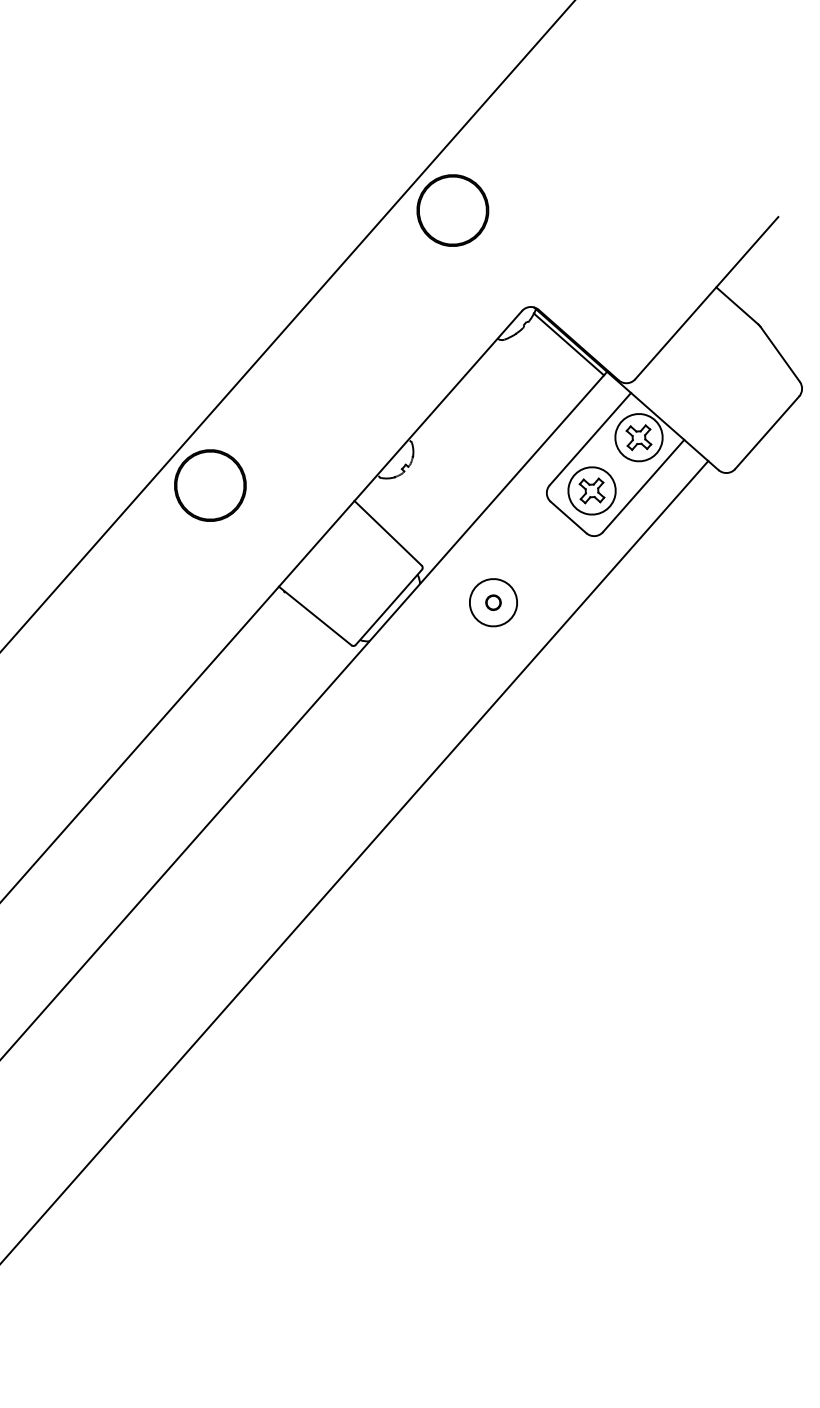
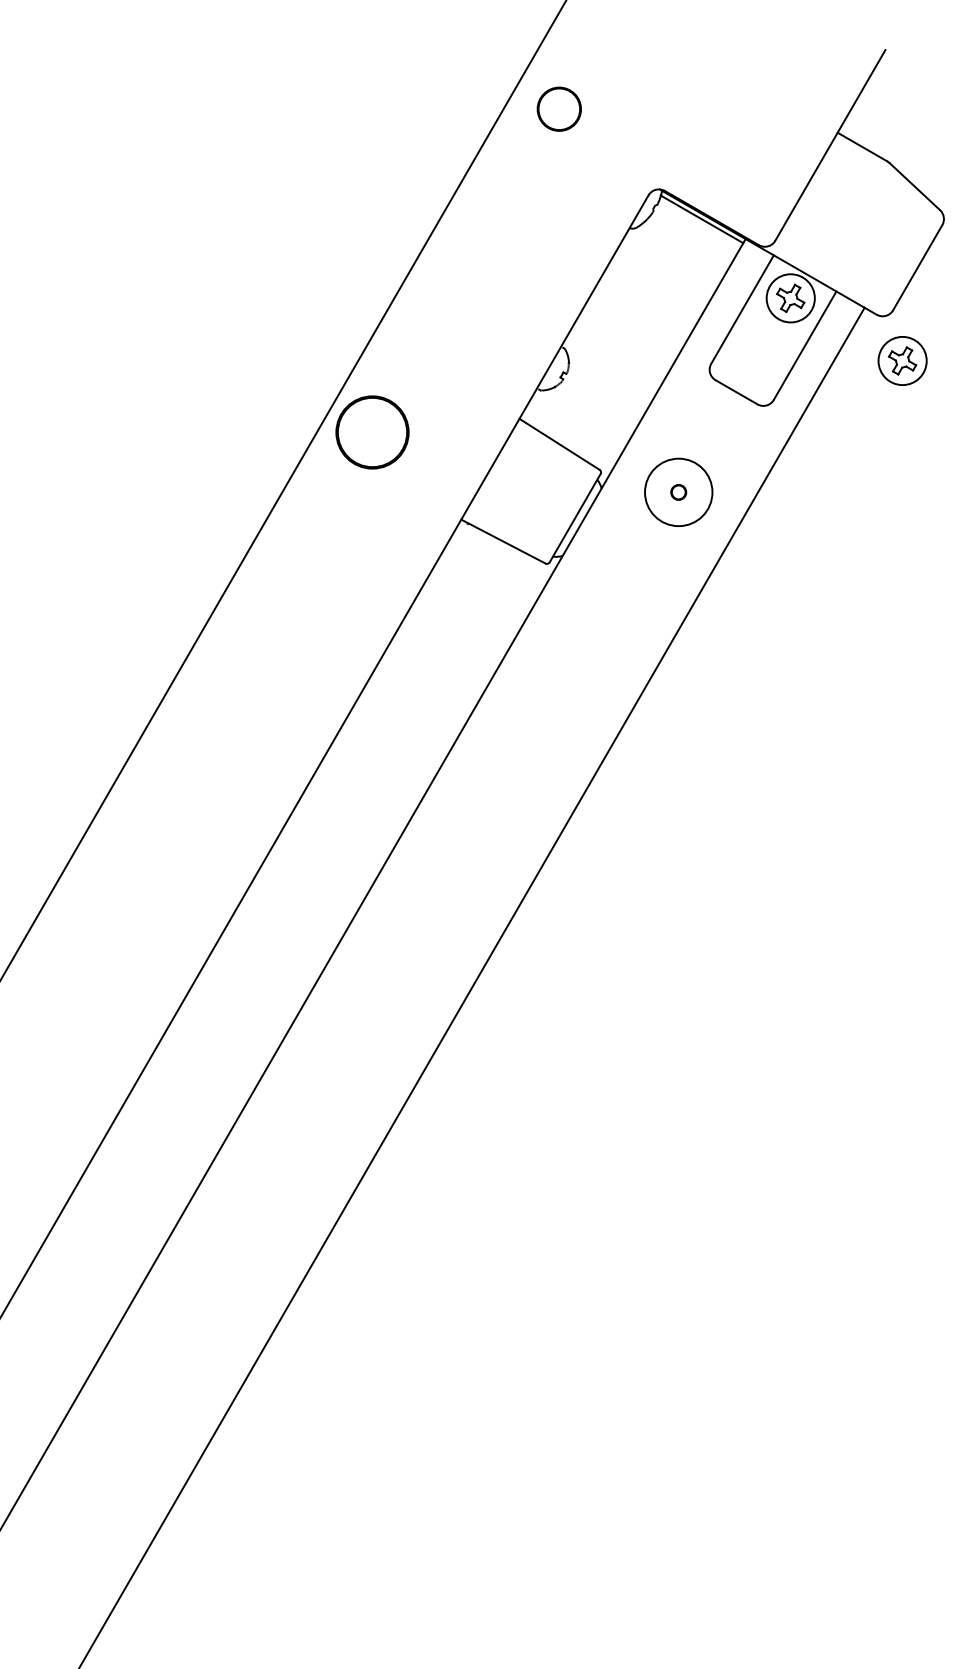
part: (453, 211) -> (559, 109), size x0.6
part: (592, 490) -> (902, 360), moved
circle: (493, 602) -> (678, 492), size x1.4

